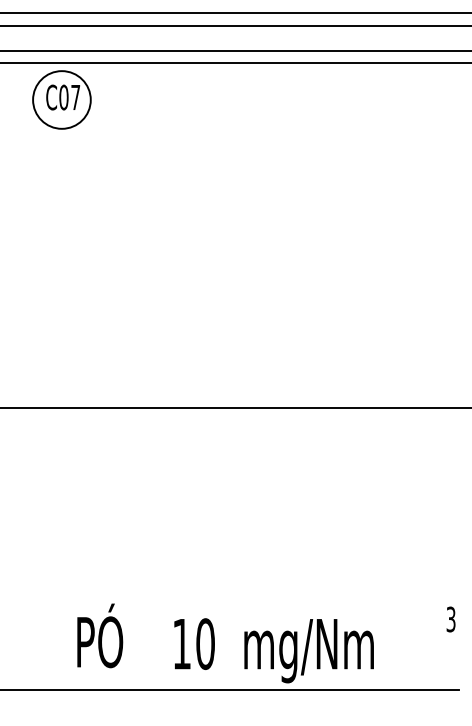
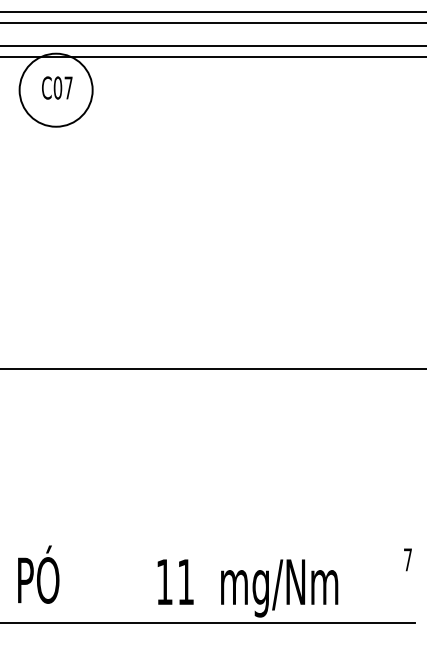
circle: (62, 100) -> (56, 90), size x1.4
text: (450, 619) -> (407, 559), 3 -> 7
text: (99, 635) -> (38, 574), moved
text: (205, 643) -> (185, 581), 10 -> 11

